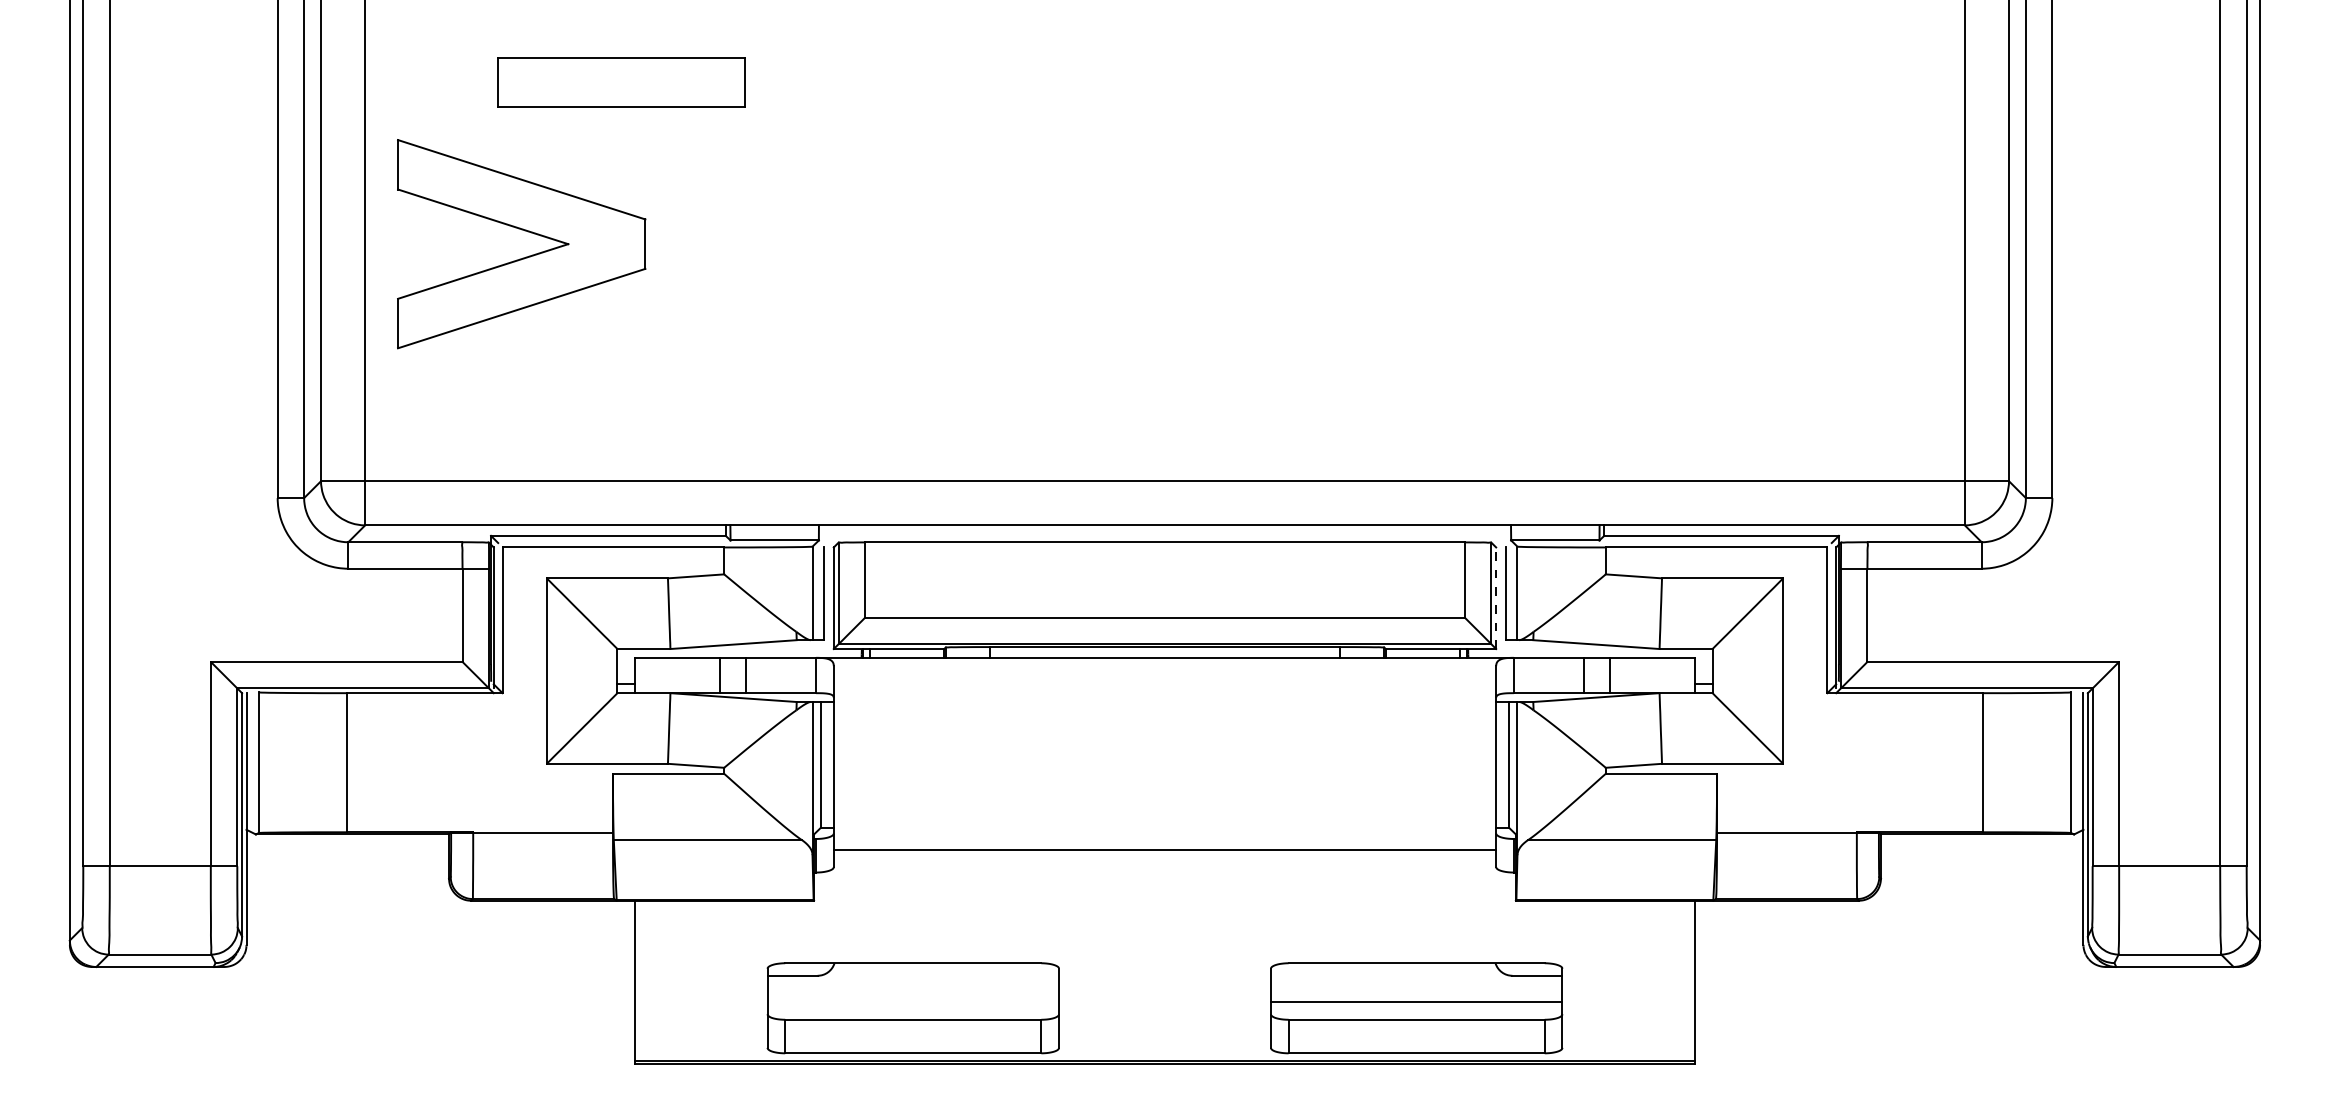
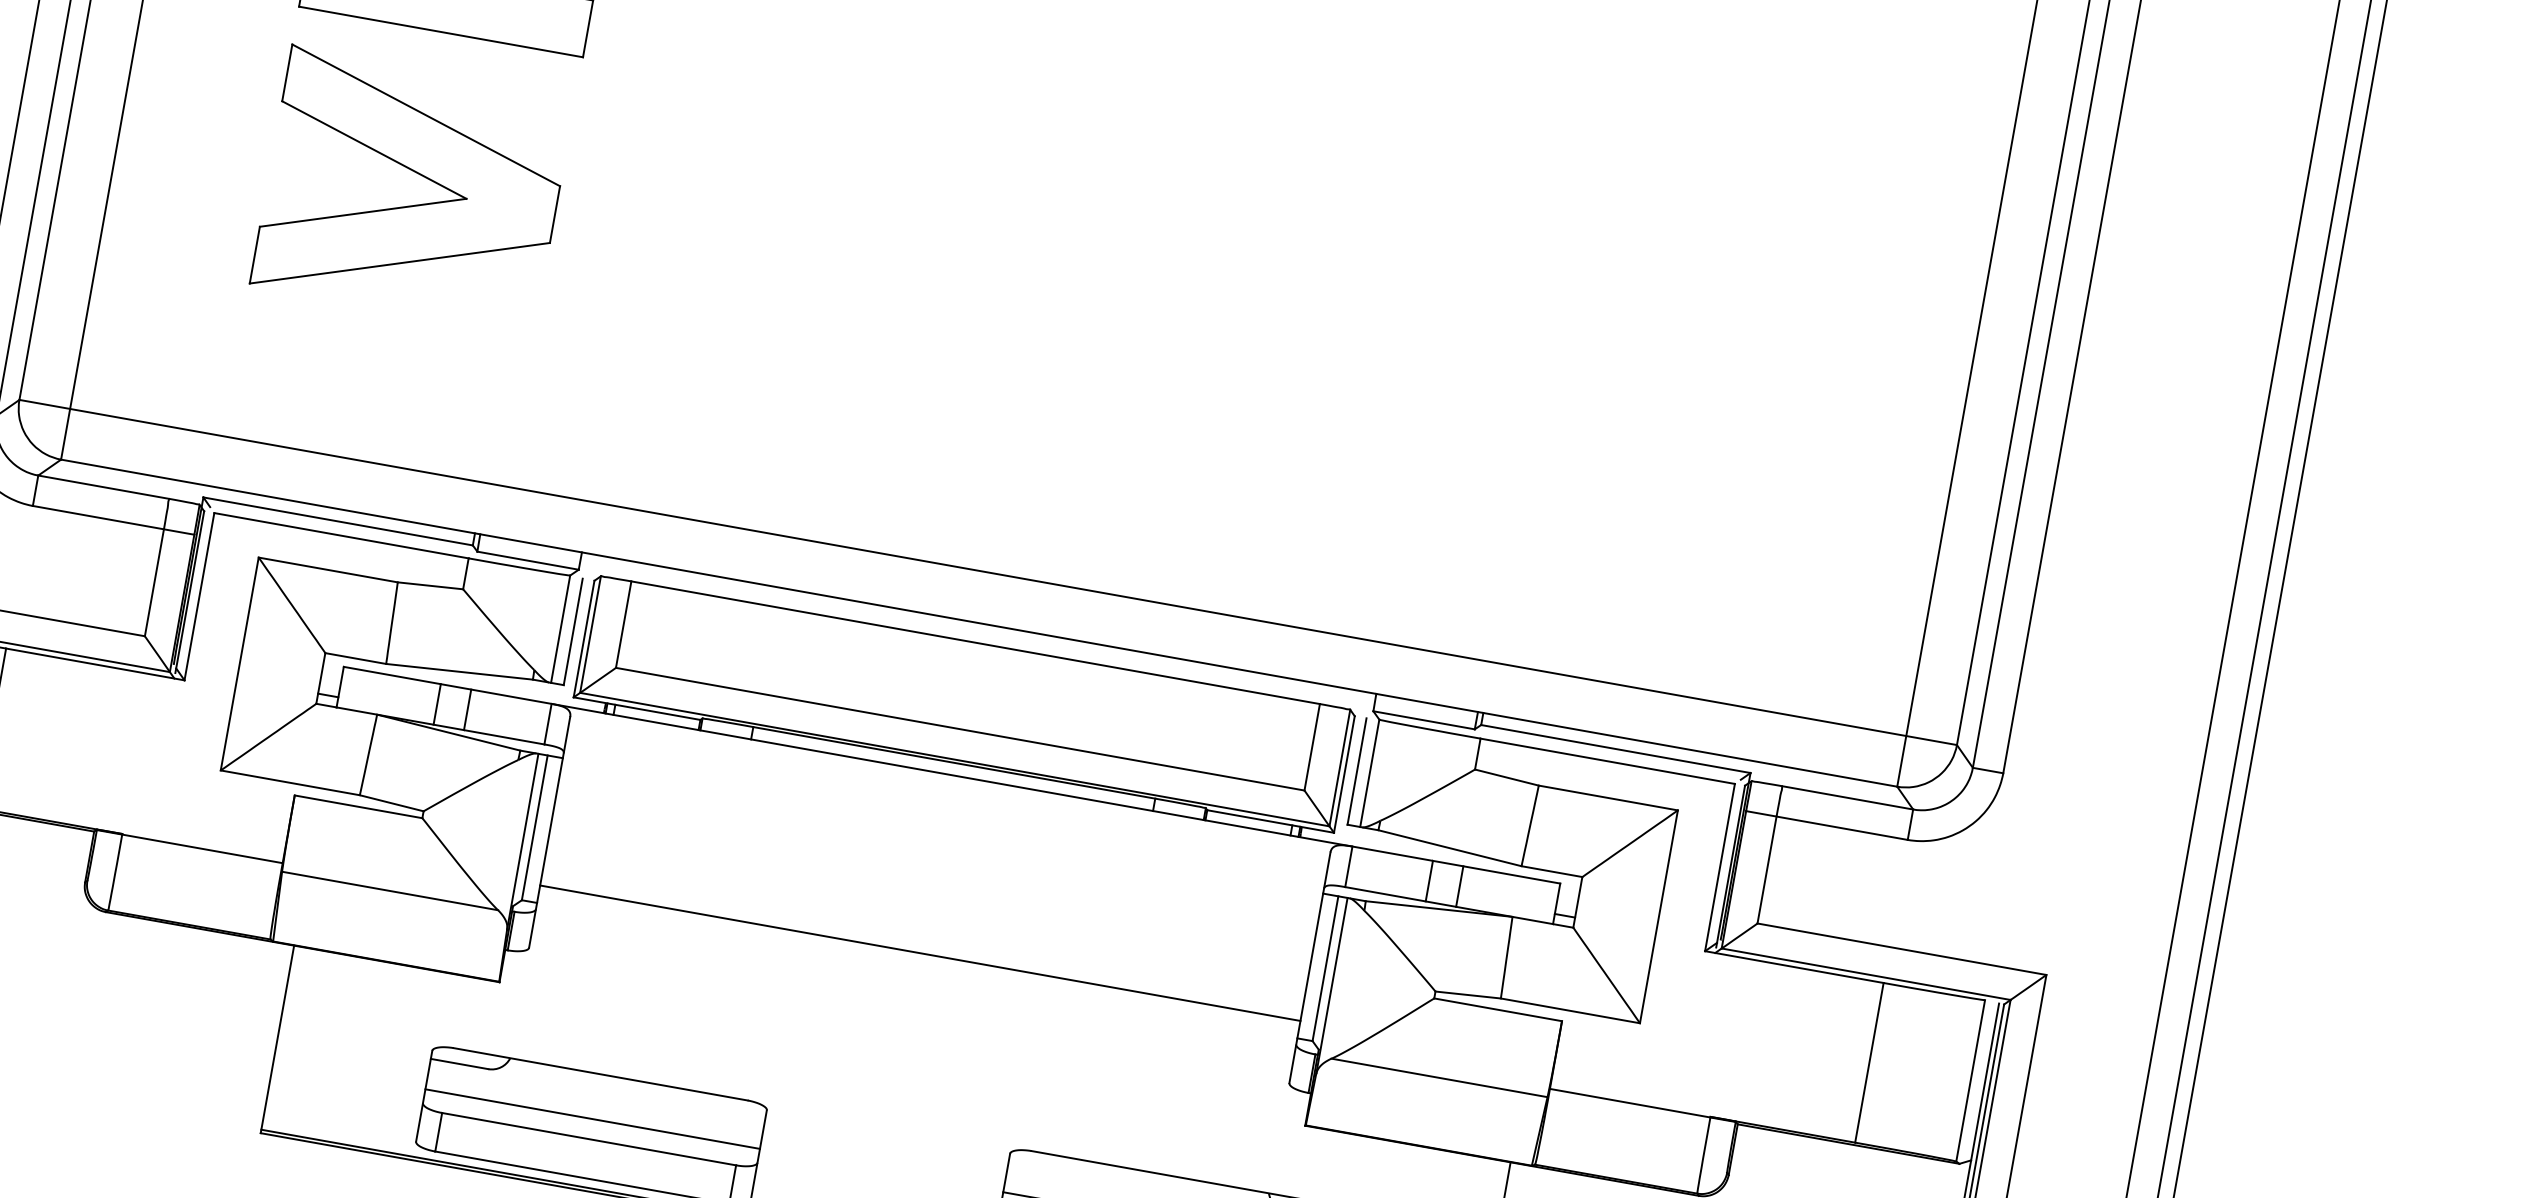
part: (526, 256) -> (416, 204), moved
line: (1496, 598) -> (1344, 774), dashed -> solid
line: (1164, 849) -> (919, 952), moved
line: (913, 1002) -> (592, 1119), added

